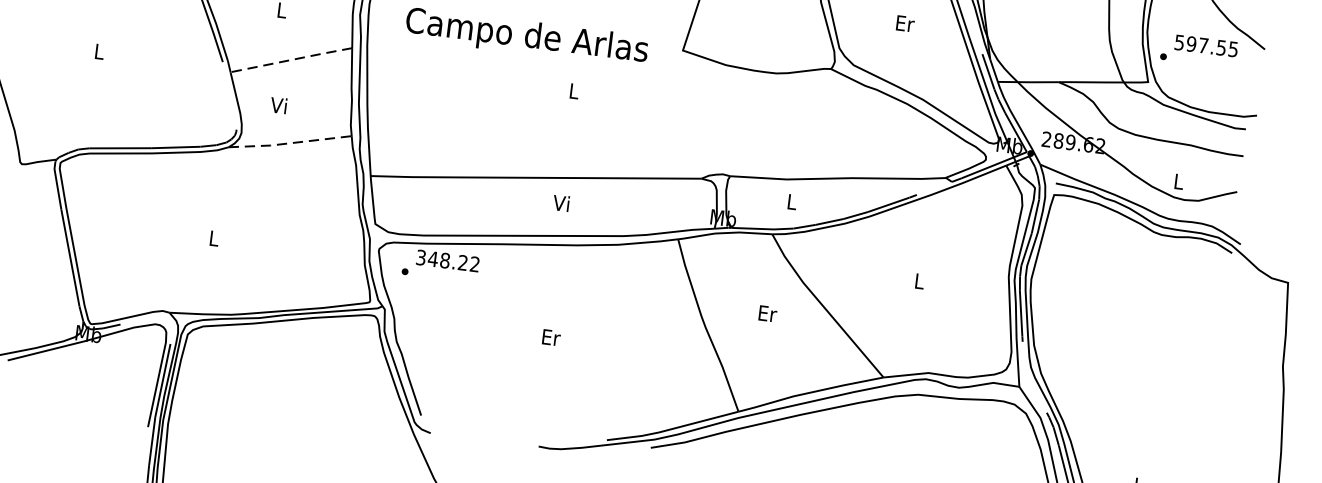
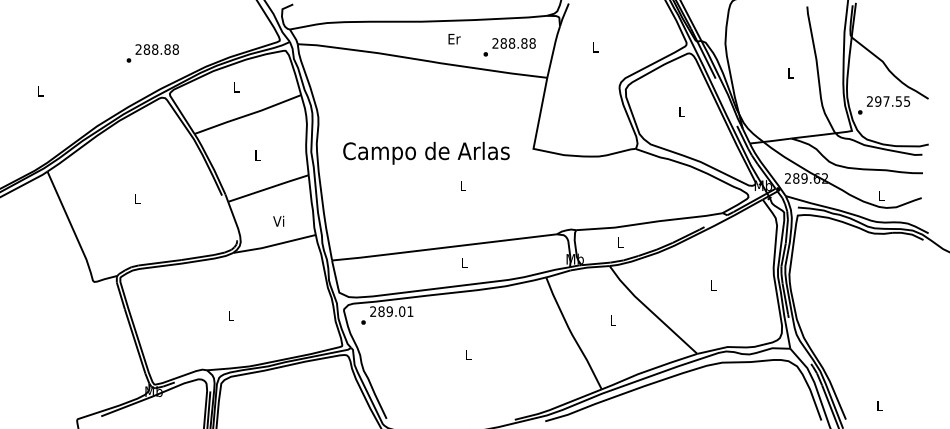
text: (905, 23) -> (682, 111), Er -> L
text: (1178, 42) -> (869, 101), 597.55 -> 297.55
line: (291, 60) -> (268, 188), dashed -> solid
text: (278, 104) -> (278, 220), moved
line: (289, 143) -> (274, 245), dashed -> solid
text: (560, 202) -> (463, 262), Vi -> L
text: (447, 260) -> (391, 311), 348.22 -> 289.01
text: (767, 313) -> (613, 320), Er -> L
text: (551, 337) -> (468, 354), Er -> L

